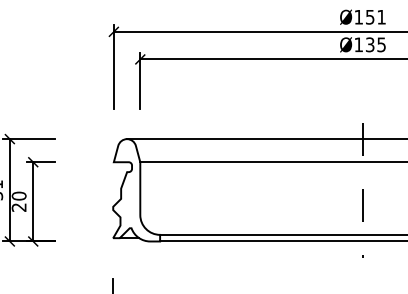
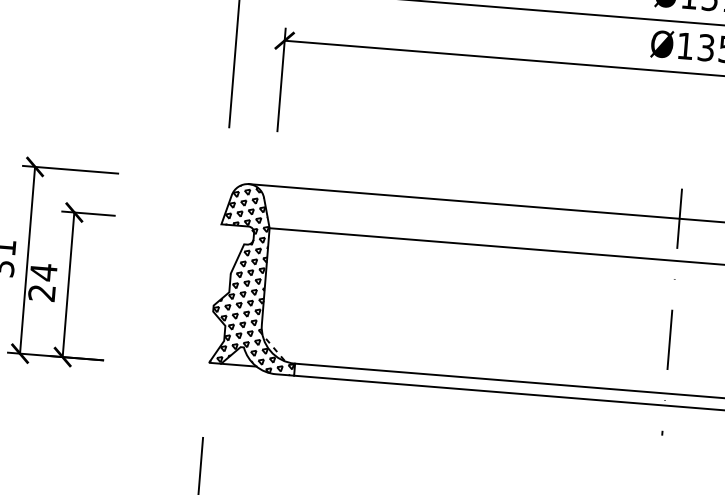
hatch: (136, 190) -> (258, 279), added
text: (18, 195) -> (42, 271), 20 -> 24

